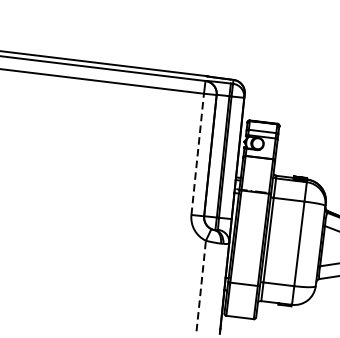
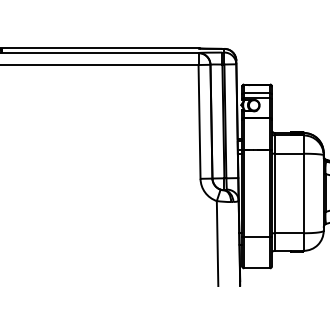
line: (197, 153) -> (199, 121), dashed -> solid
line: (201, 285) -> (217, 243), dashed -> solid

